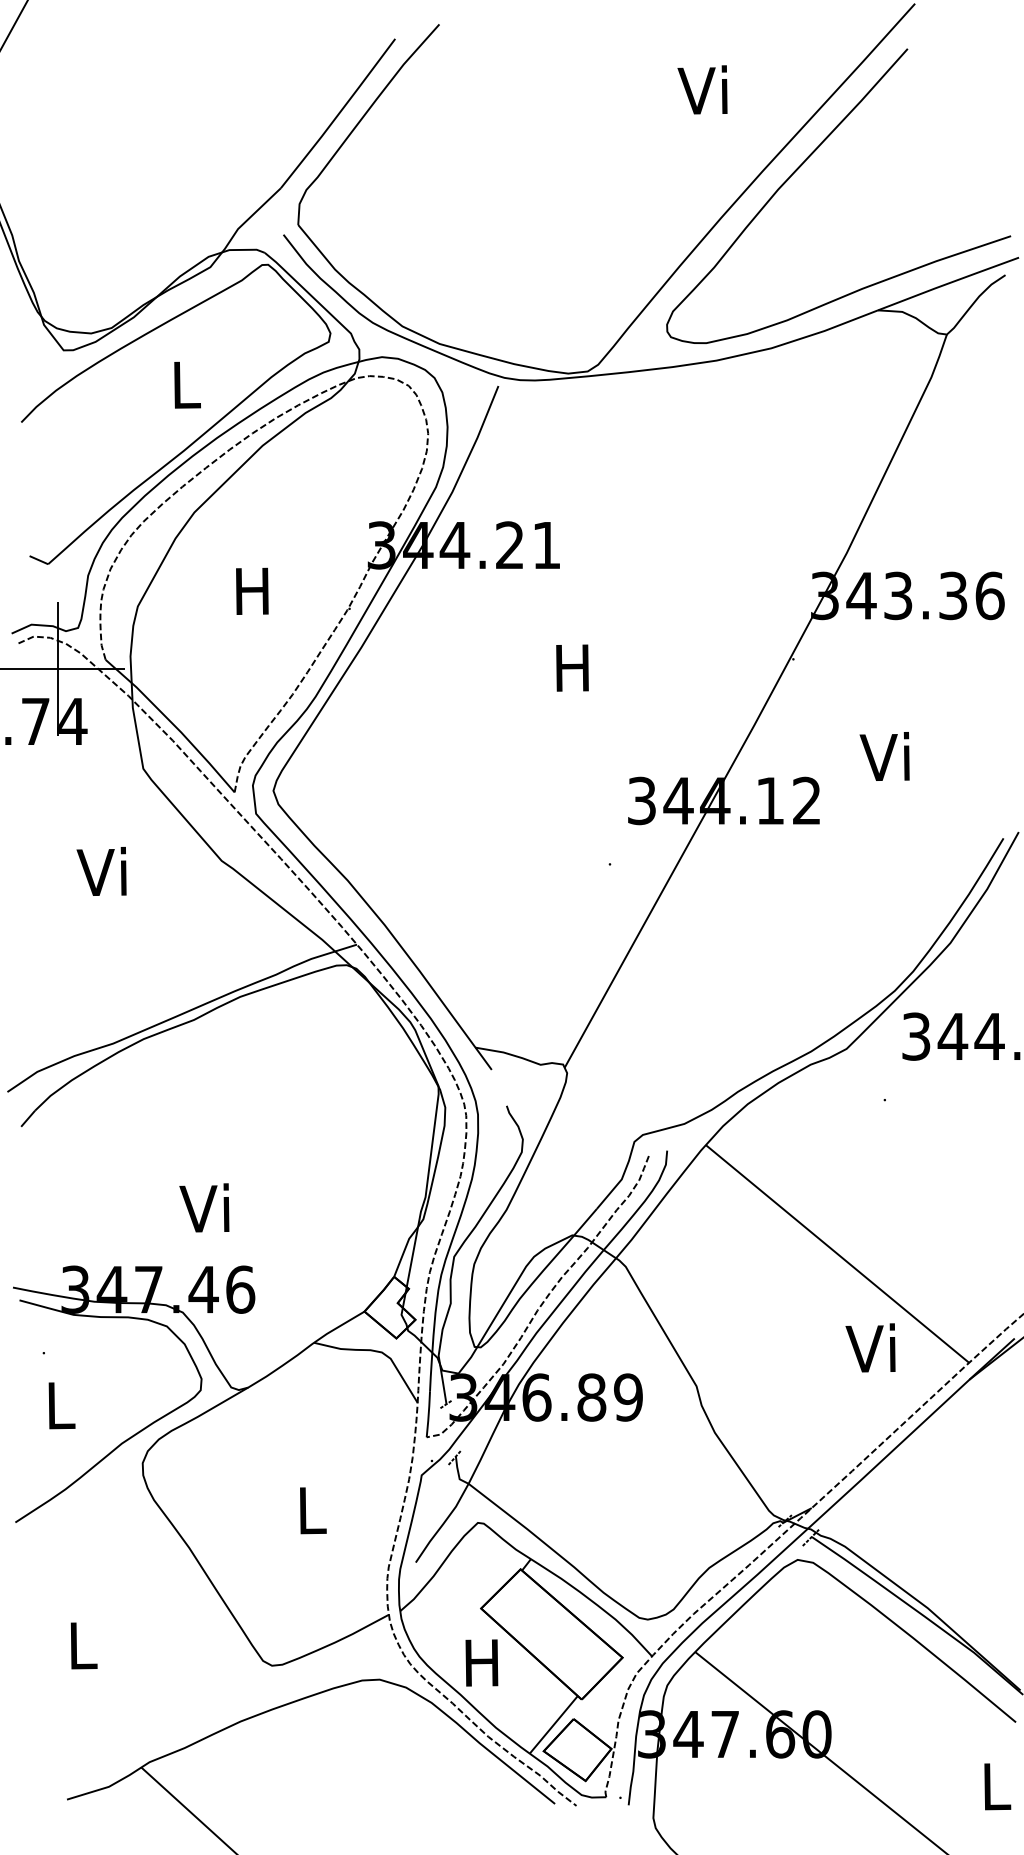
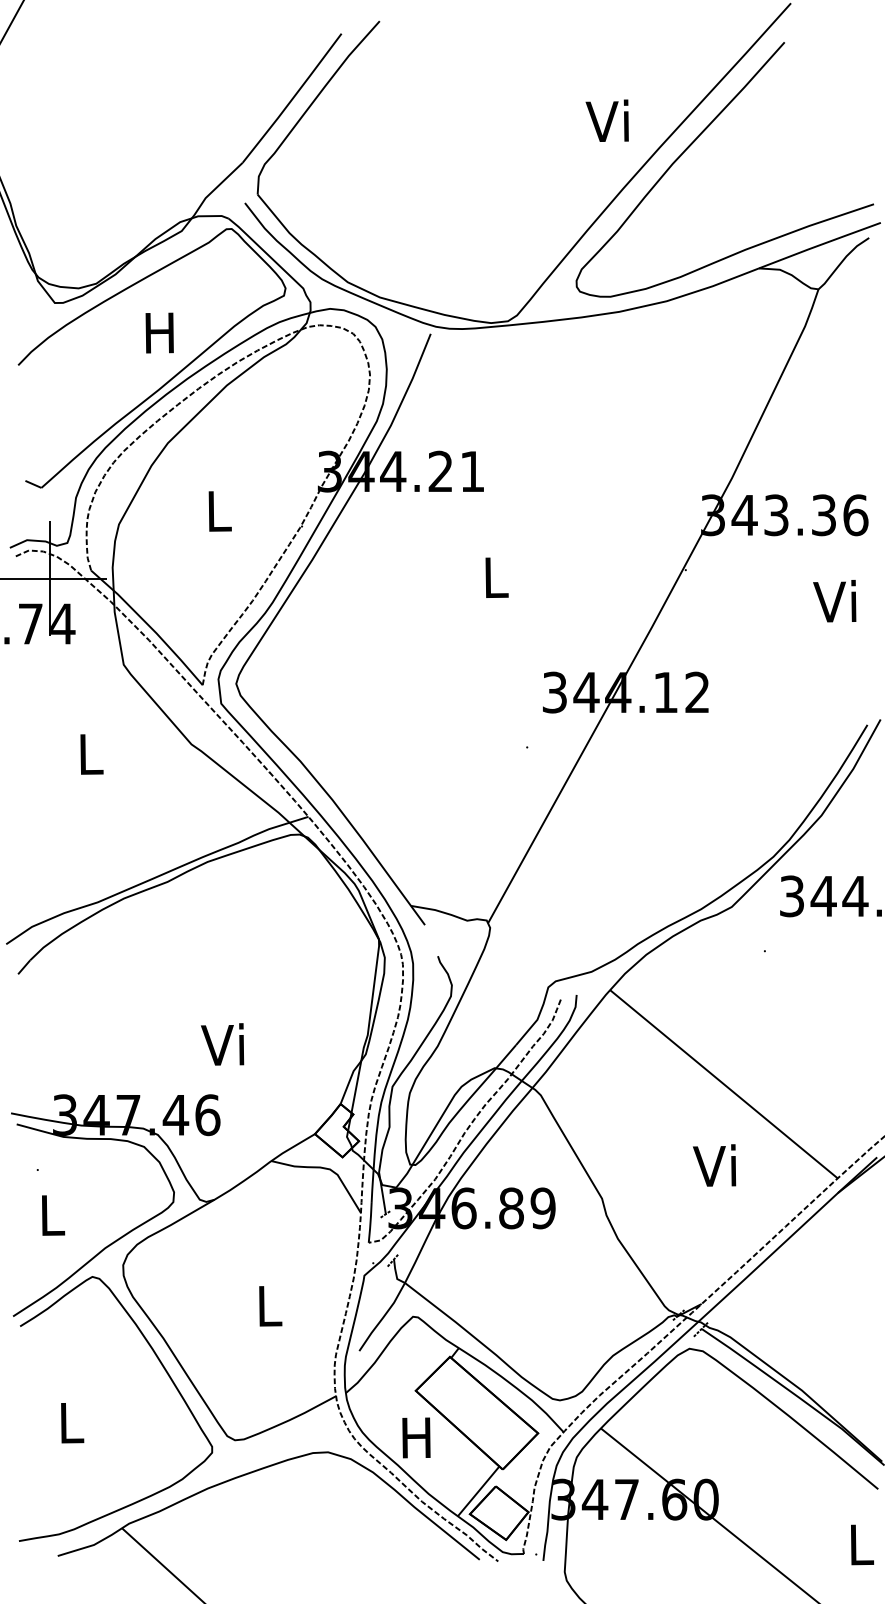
text: (701, 89) -> (606, 120), moved
text: (184, 384) -> (159, 332), L -> H
text: (251, 591) -> (217, 511), H -> L
text: (572, 667) -> (494, 577), H -> L
text: (884, 756) -> (834, 601), moved
text: (101, 871) -> (87, 753), Vi -> L
text: (204, 1207) -> (222, 1044), moved
text: (870, 1347) -> (714, 1165), moved
curve: (196, 1594) -> (169, 1378), added

